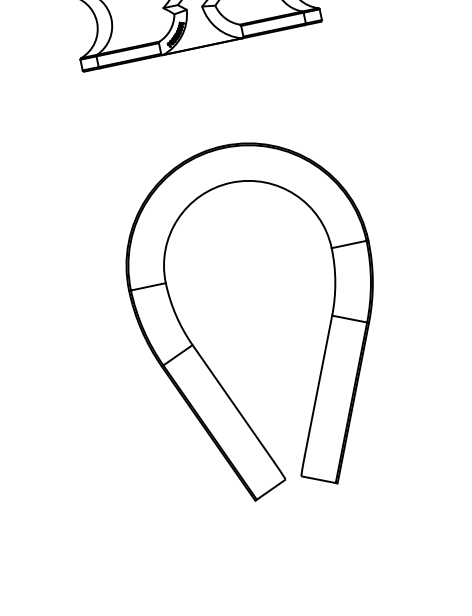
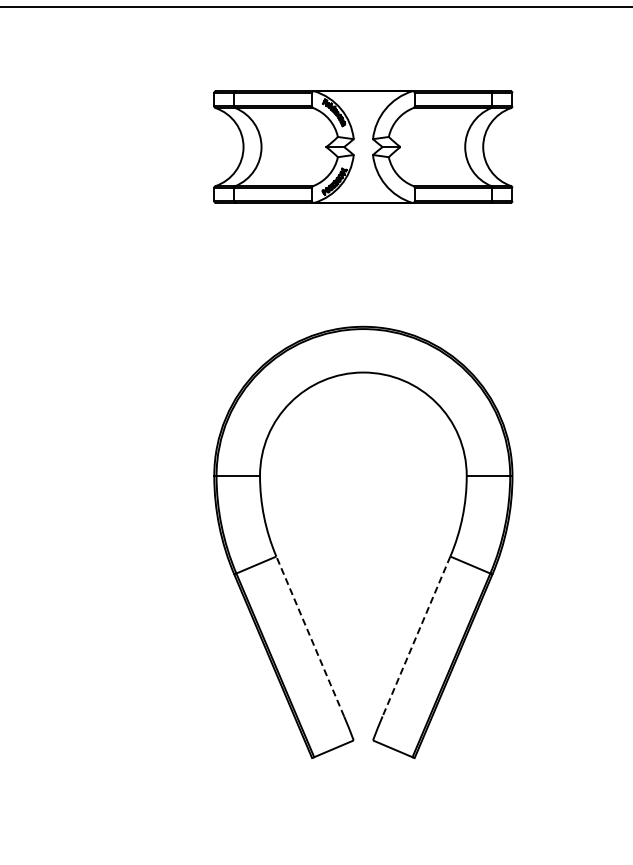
line: (318, 385) -> (416, 636), solid -> dashed
line: (233, 403) -> (310, 636), solid -> dashed

